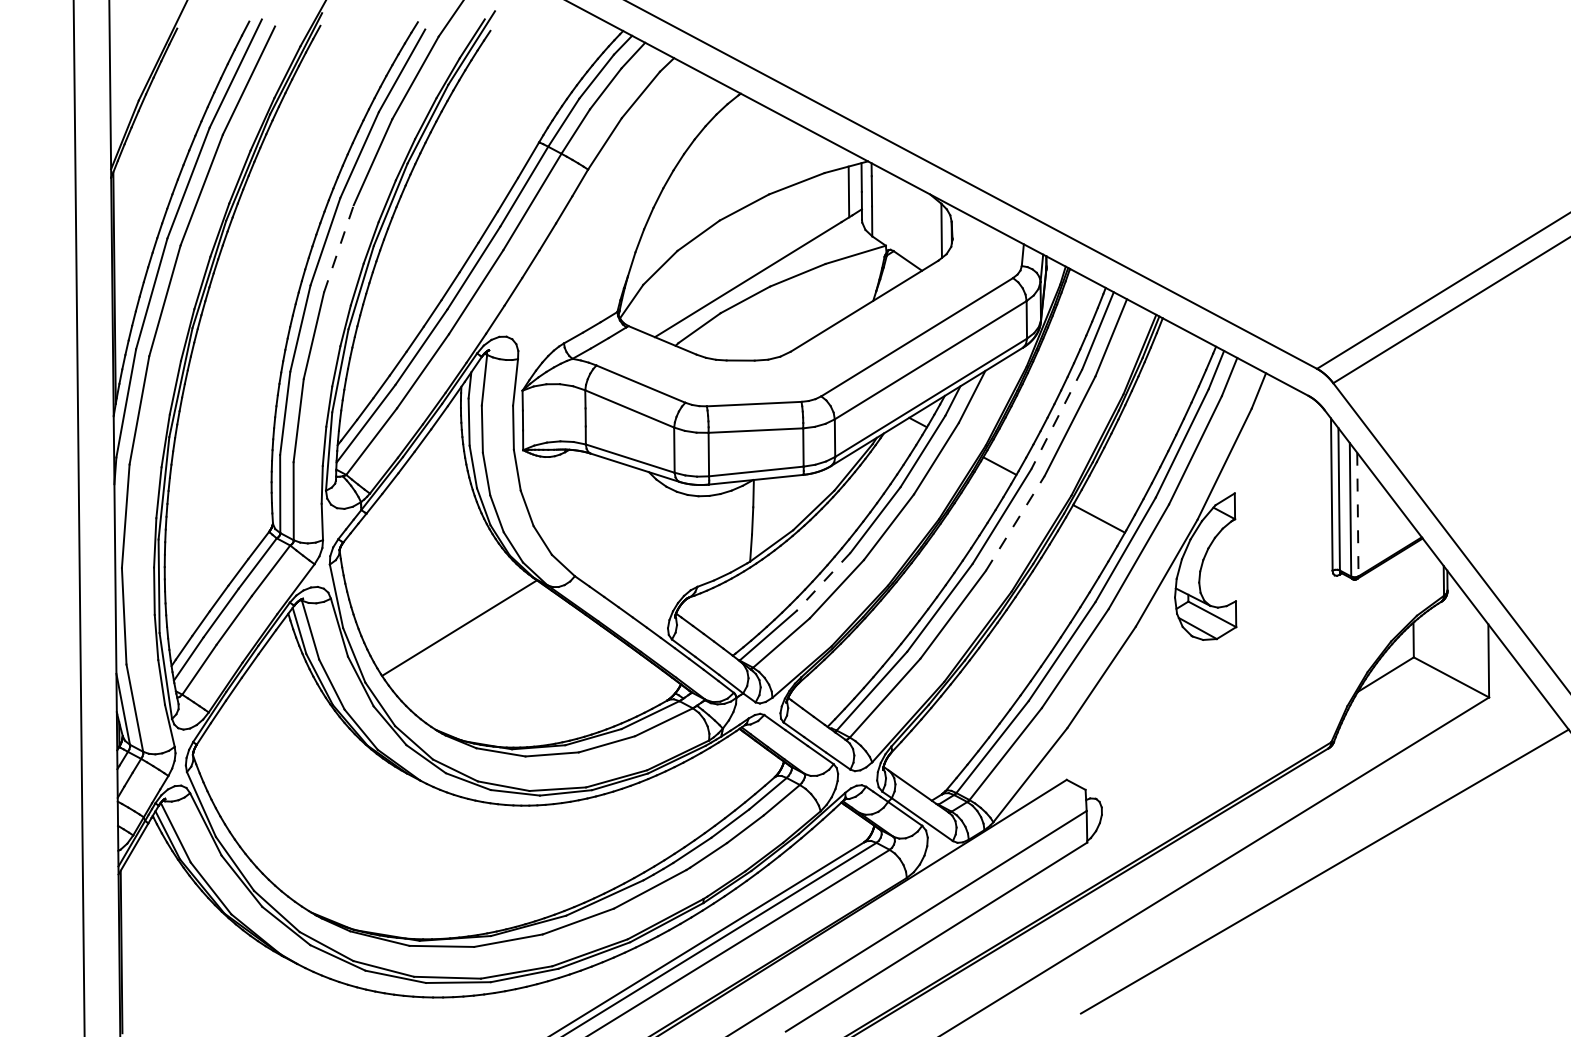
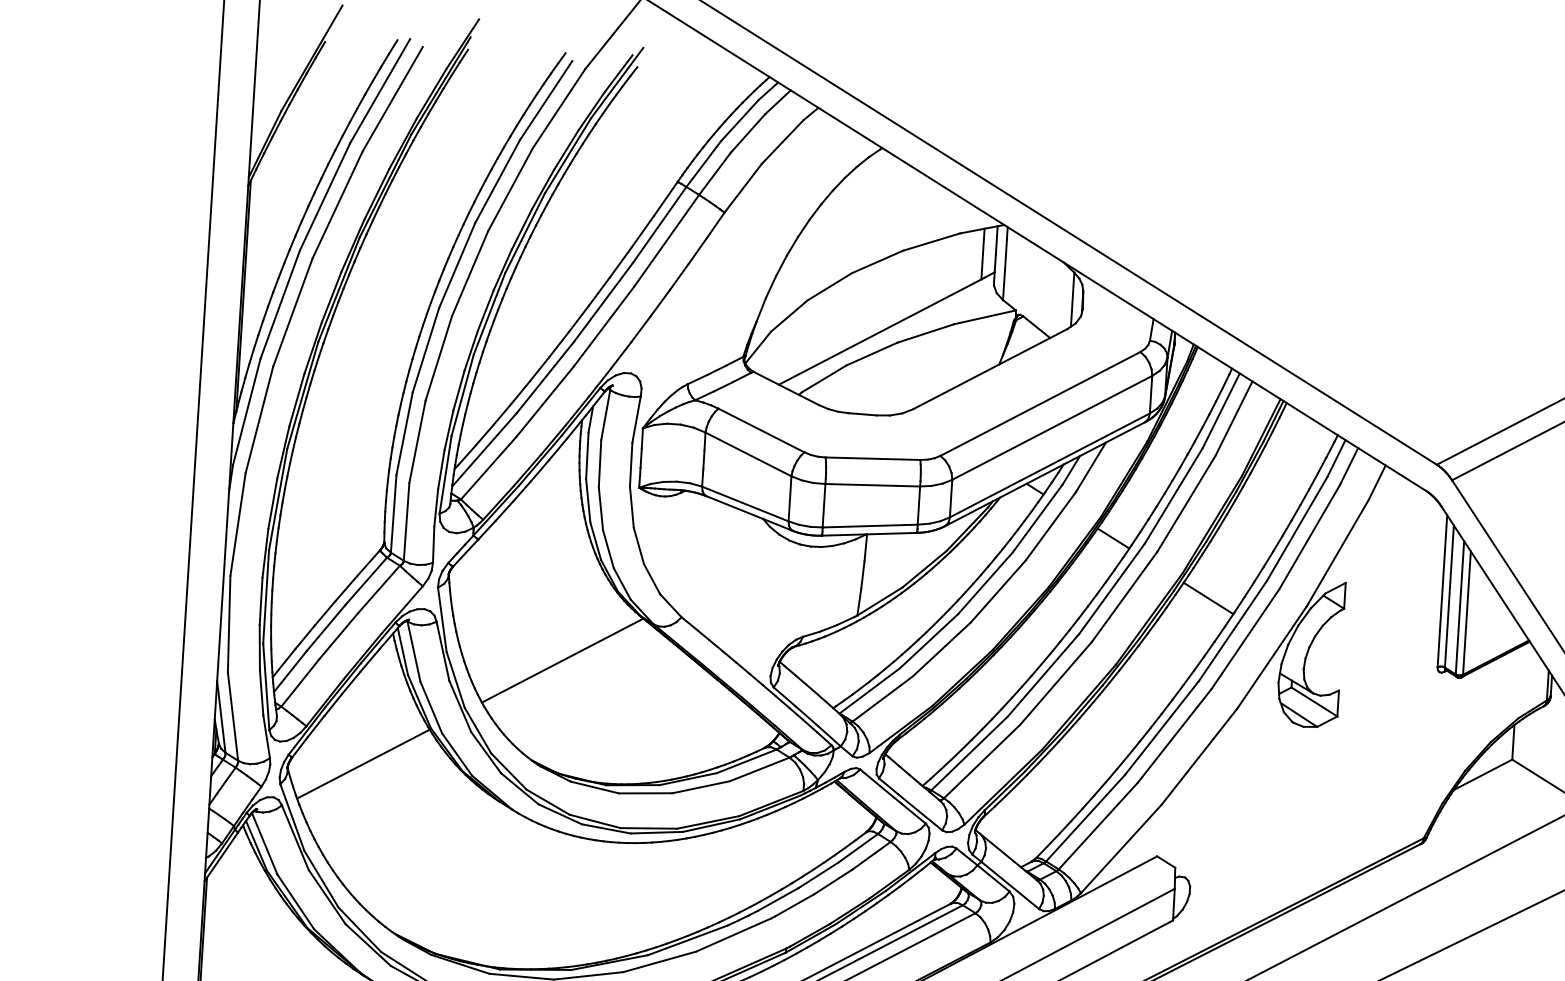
line: (339, 248) -> (470, 273), dashed -> solid
line: (1056, 419) -> (1173, 496), dashed -> solid
line: (1357, 514) -> (1466, 613), dashed -> solid
line: (1015, 523) -> (1124, 596), dashed -> solid
line: (823, 582) -> (929, 641), dashed -> solid
line: (268, 745) -> (363, 763), added

